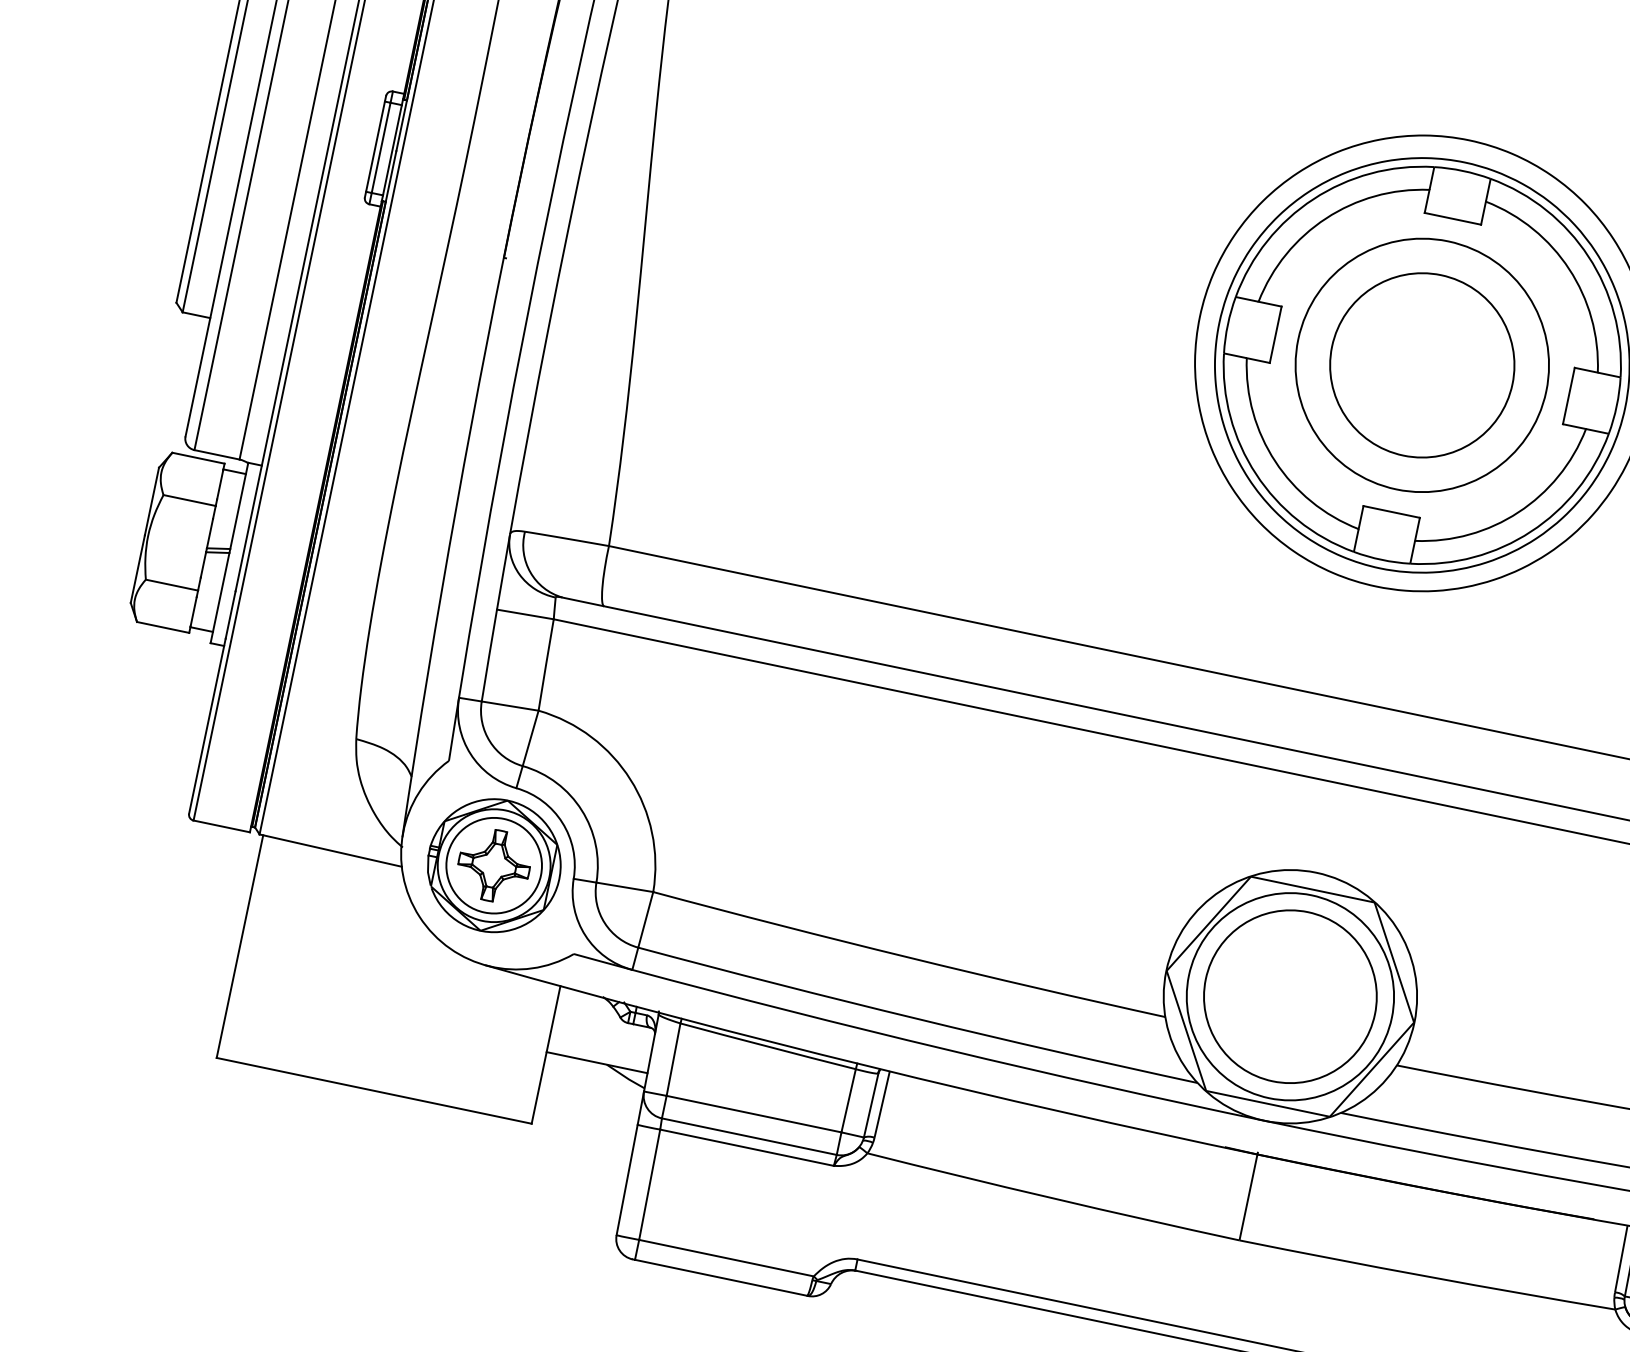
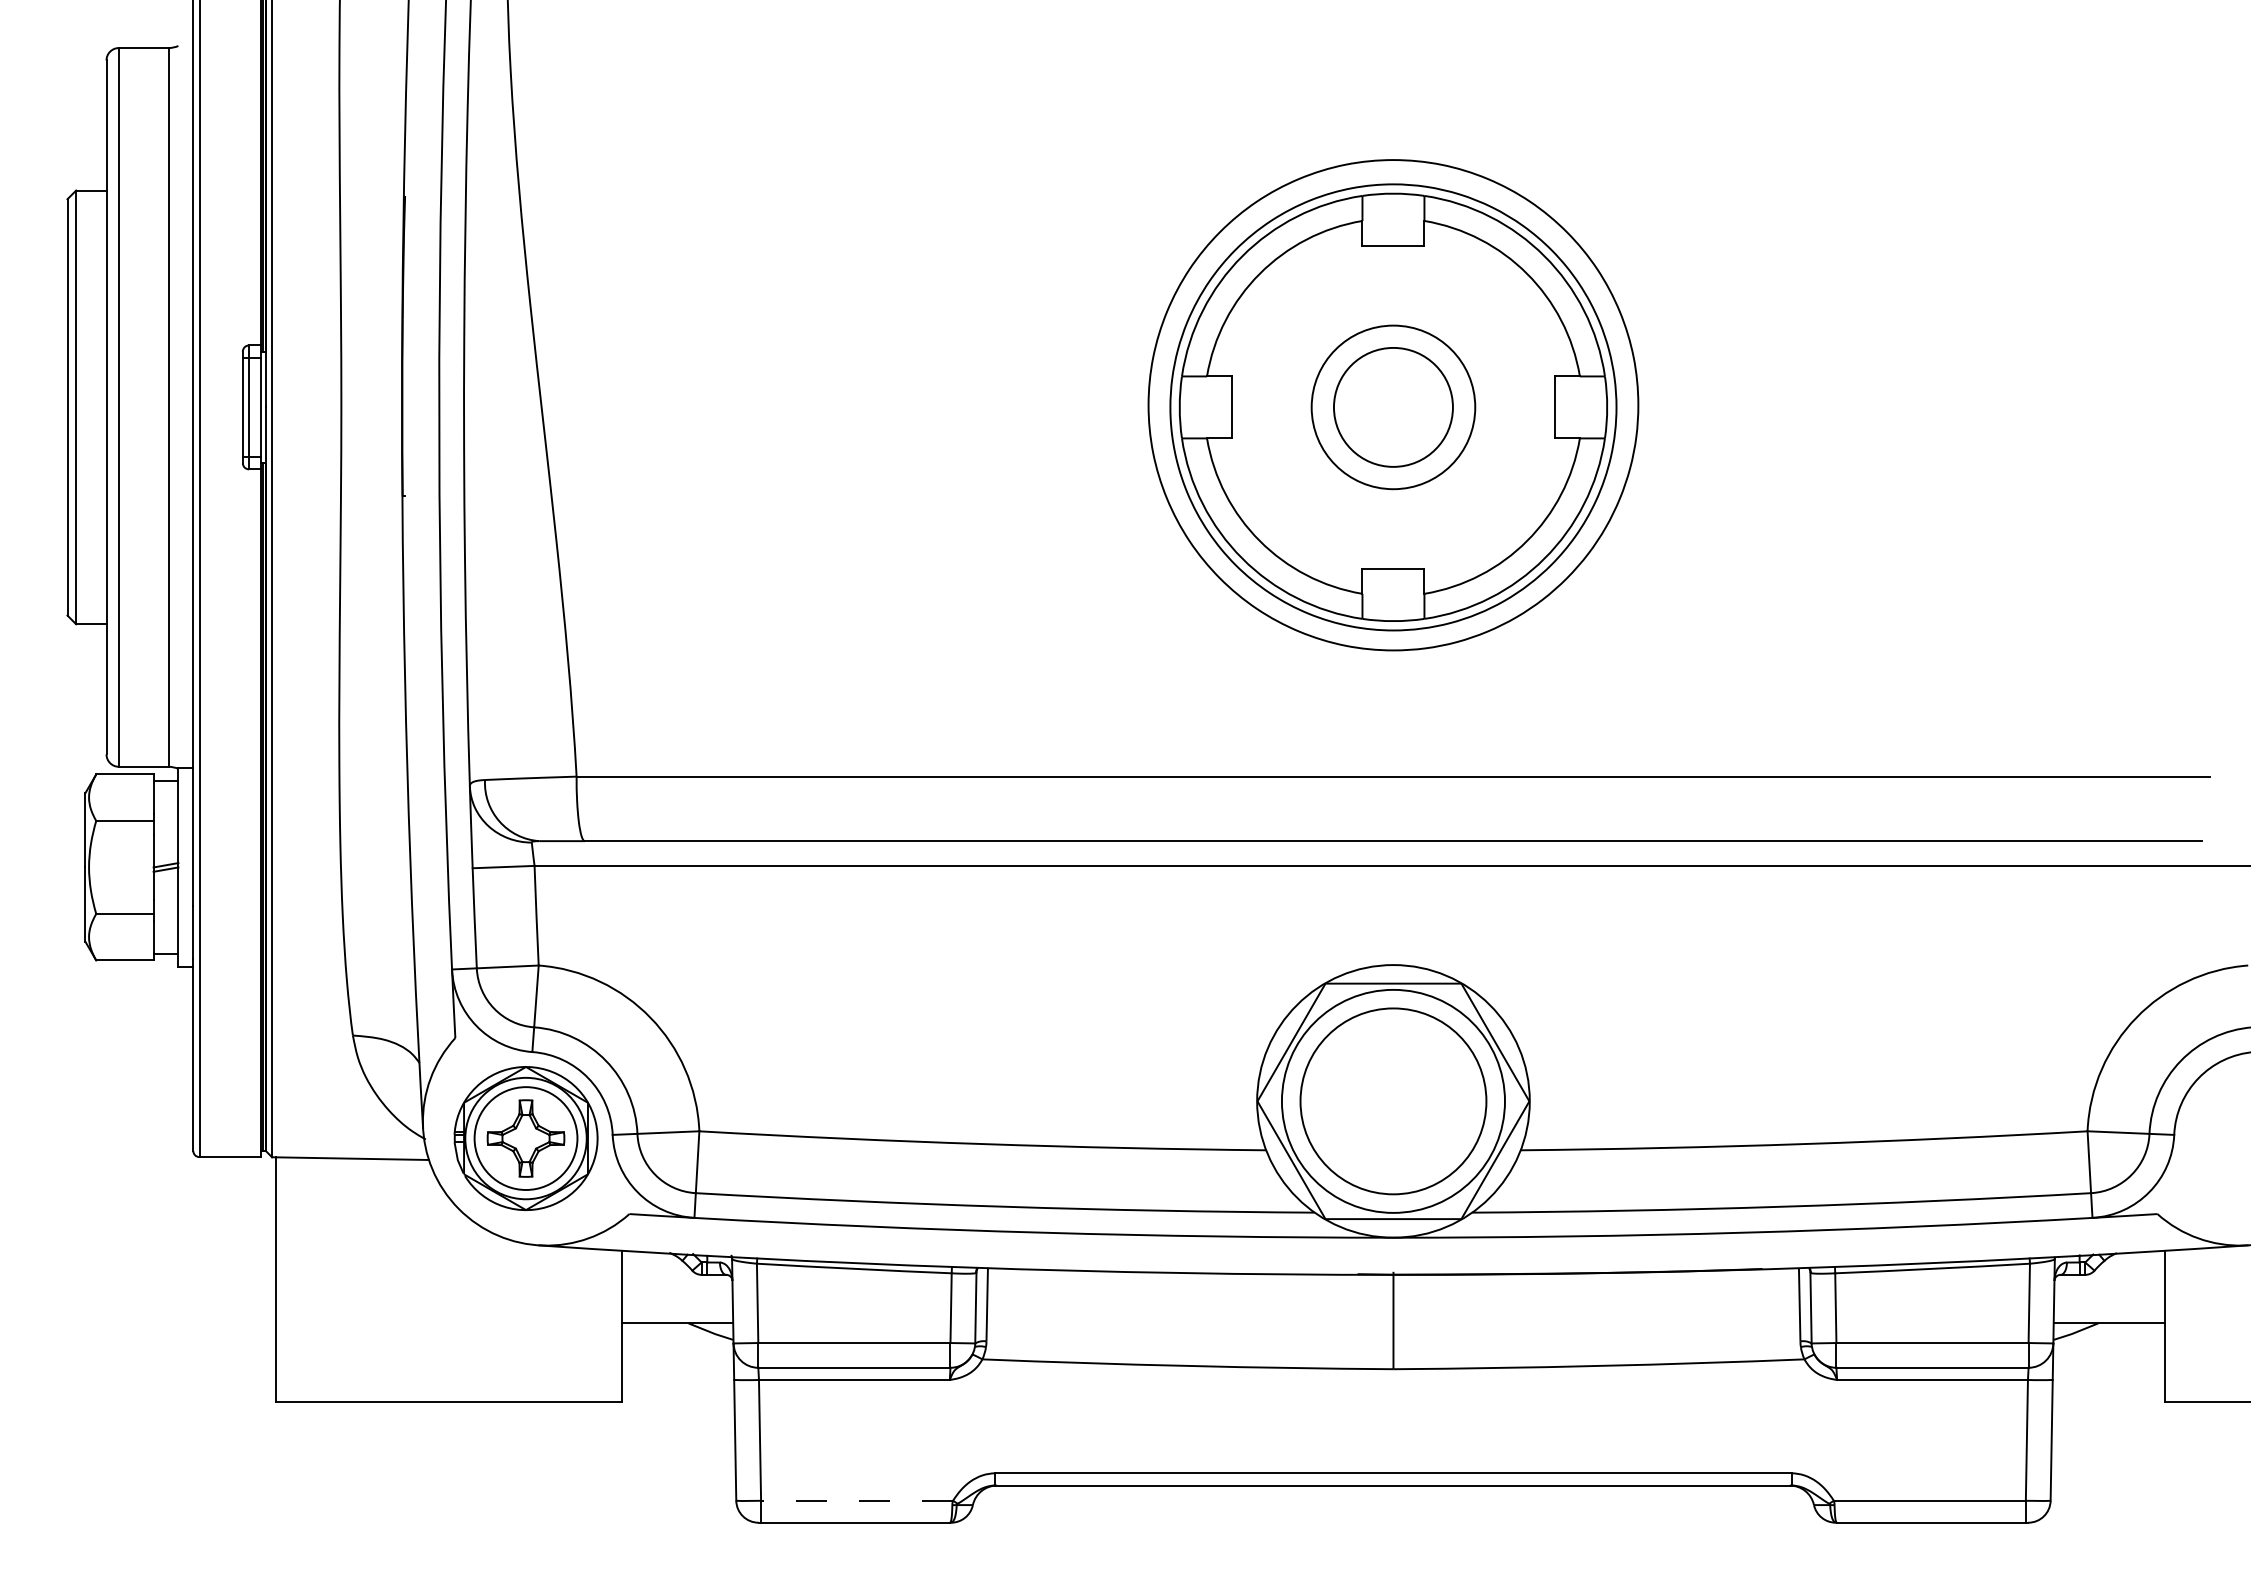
circle: (1422, 365) -> (1393, 407), size x0.6
circle: (1422, 365) -> (1393, 407), size x0.6
line: (726, 1257) -> (857, 1500), solid -> dashed

